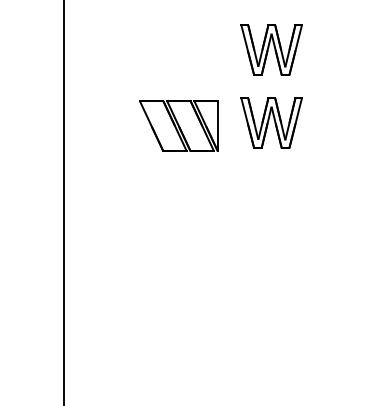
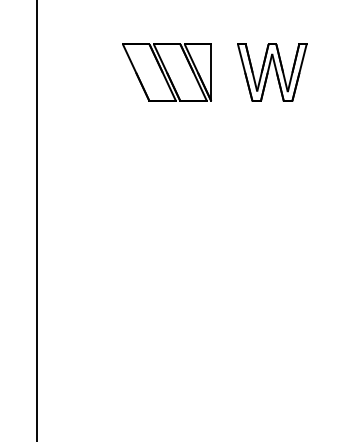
part: (271, 122) -> (272, 154), removed
part: (178, 125) -> (166, 71), moved

